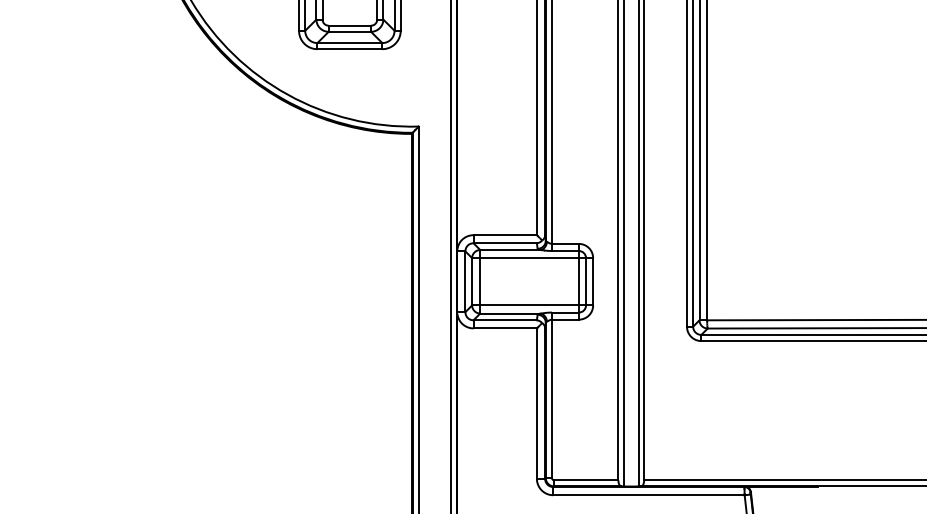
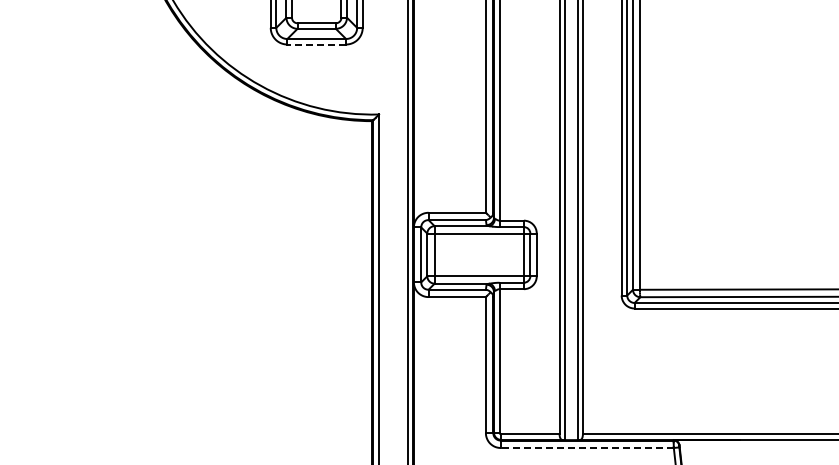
line: (349, 49) -> (316, 44), solid -> dashed
line: (649, 495) -> (587, 448), solid -> dashed

